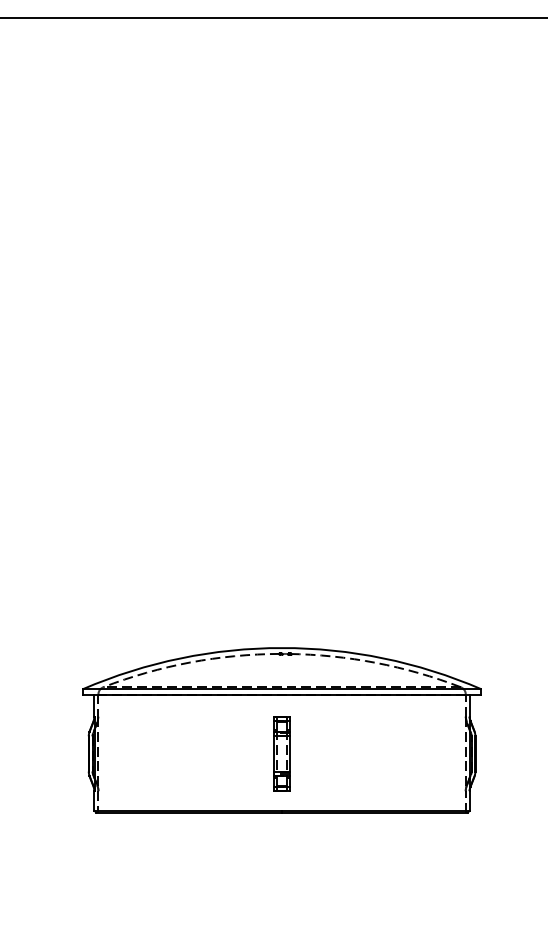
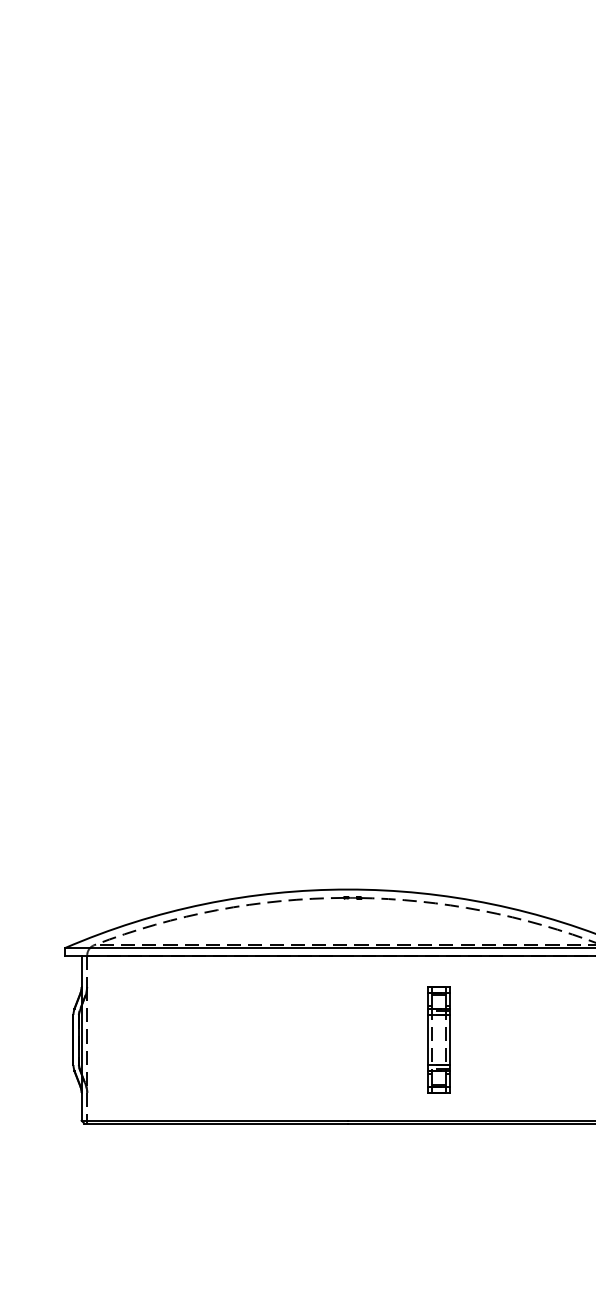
part: (281, 753) -> (438, 1039), moved

